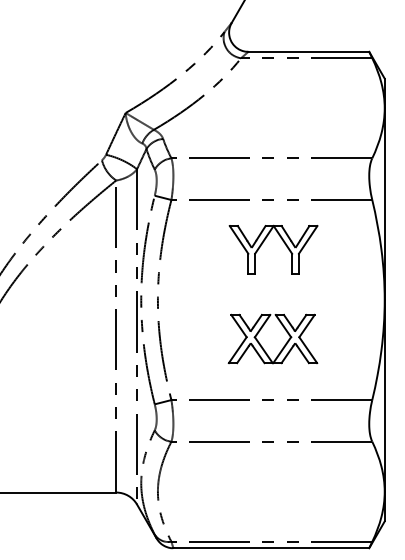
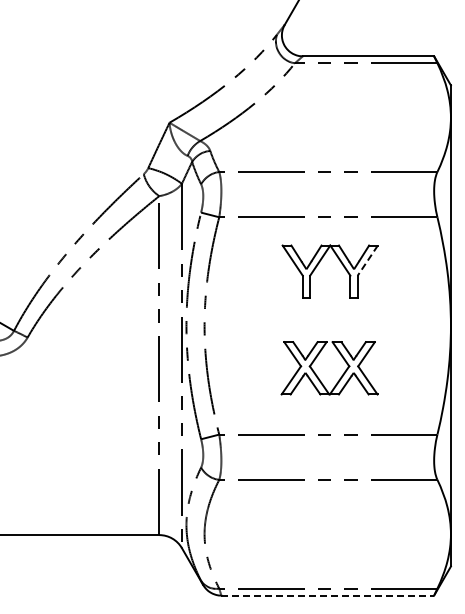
line: (307, 240) -> (367, 261), solid -> dashed
line: (271, 548) -> (327, 595), solid -> dashed

